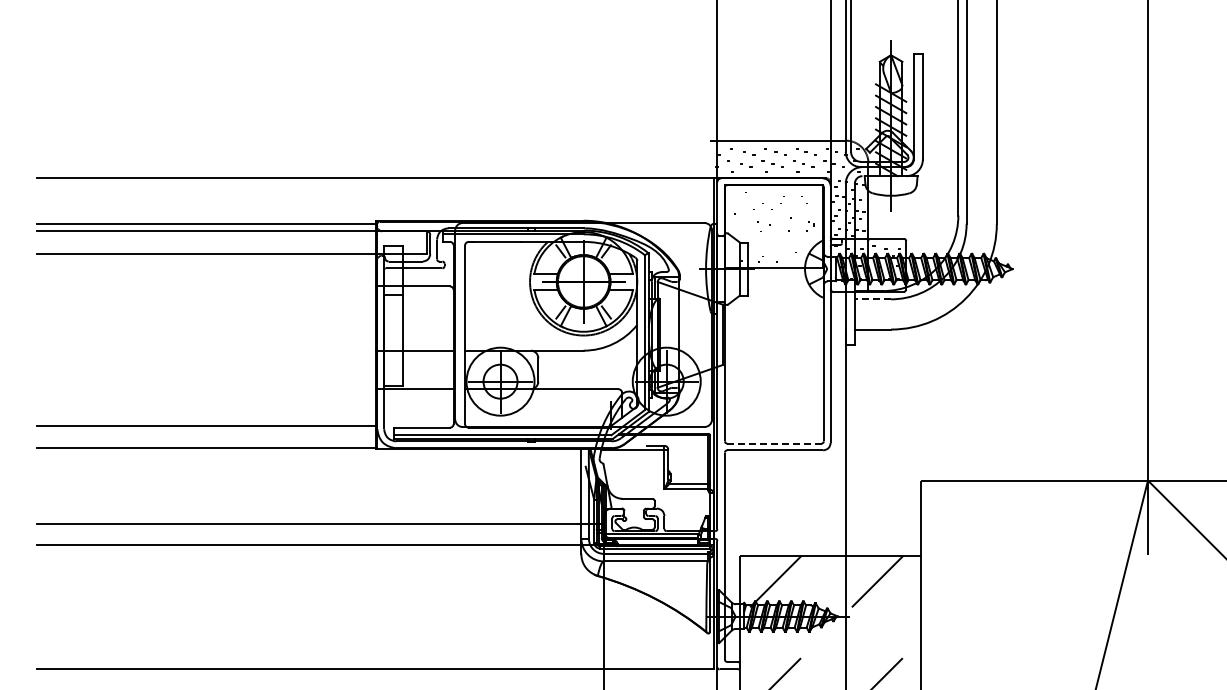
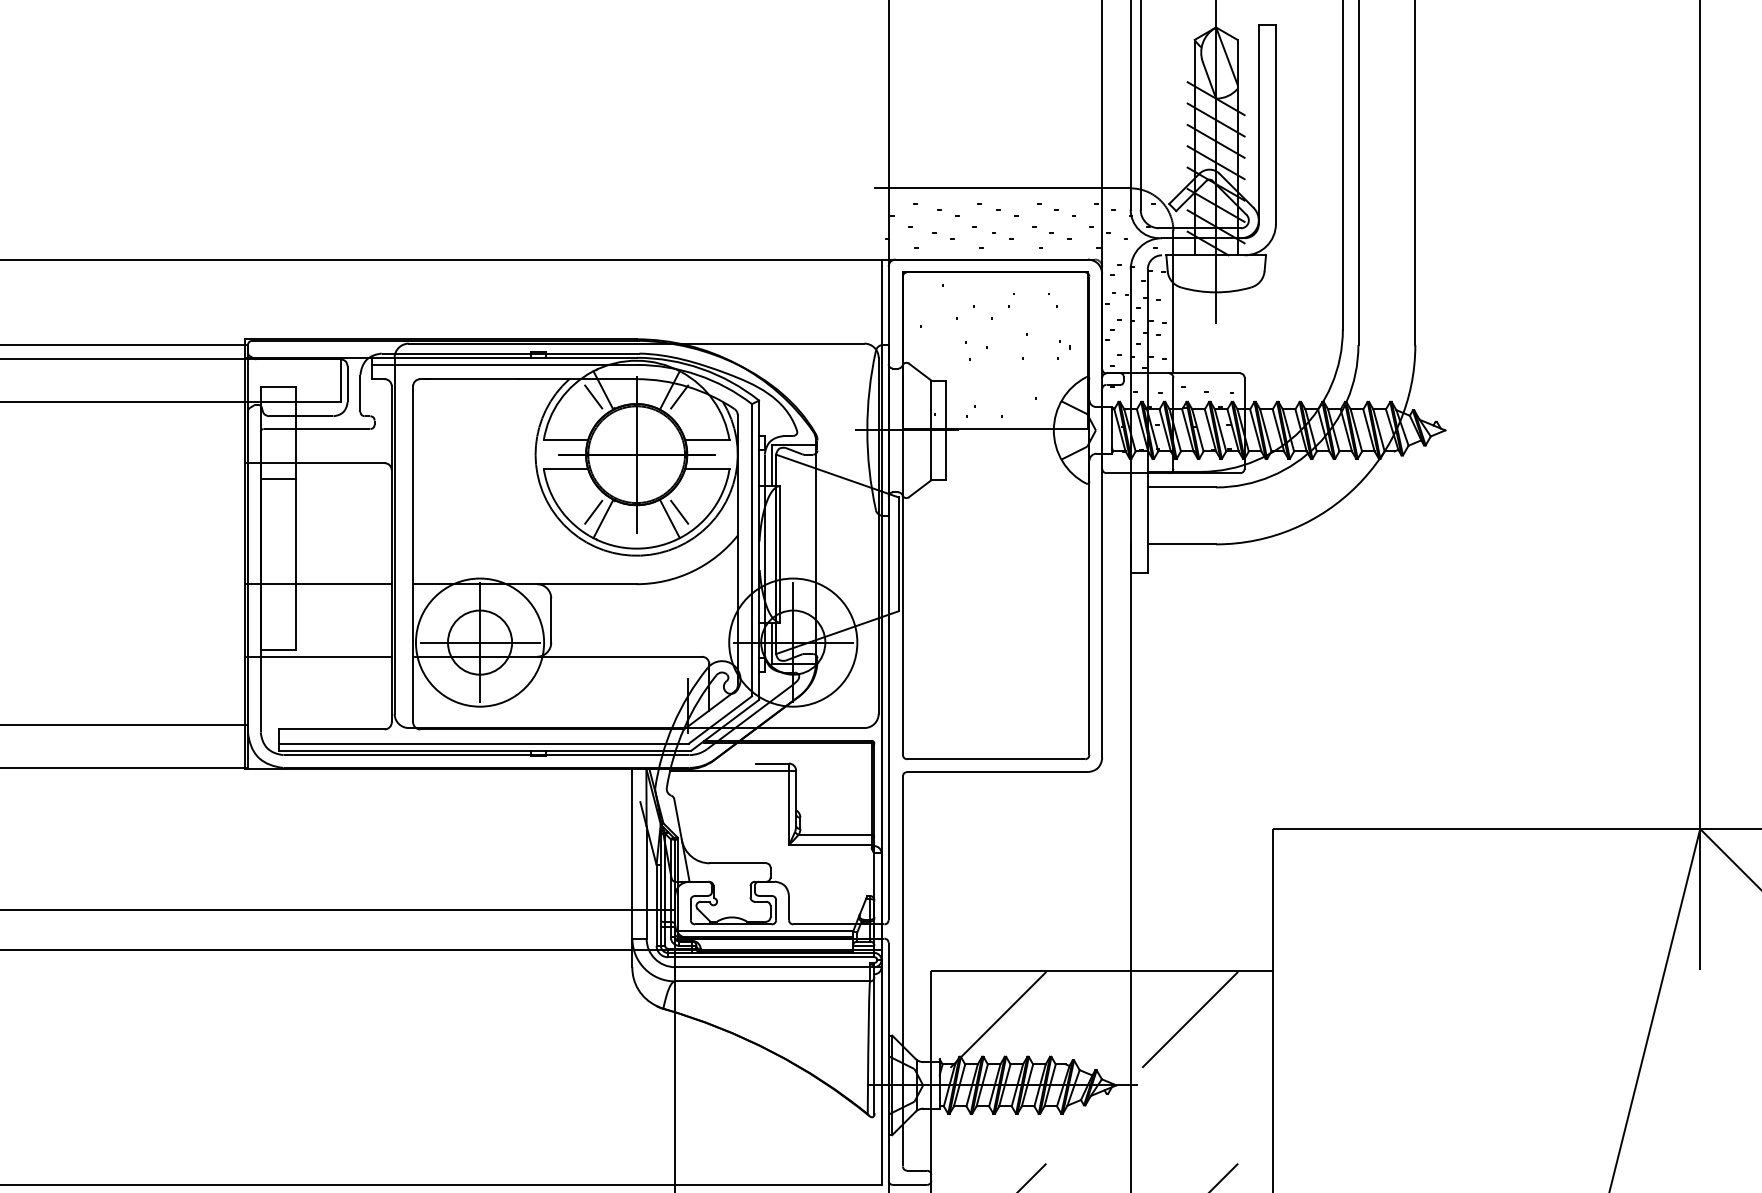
line: (872, 299) -> (1181, 487), dashed -> solid
line: (773, 443) -> (994, 759), dashed -> solid

